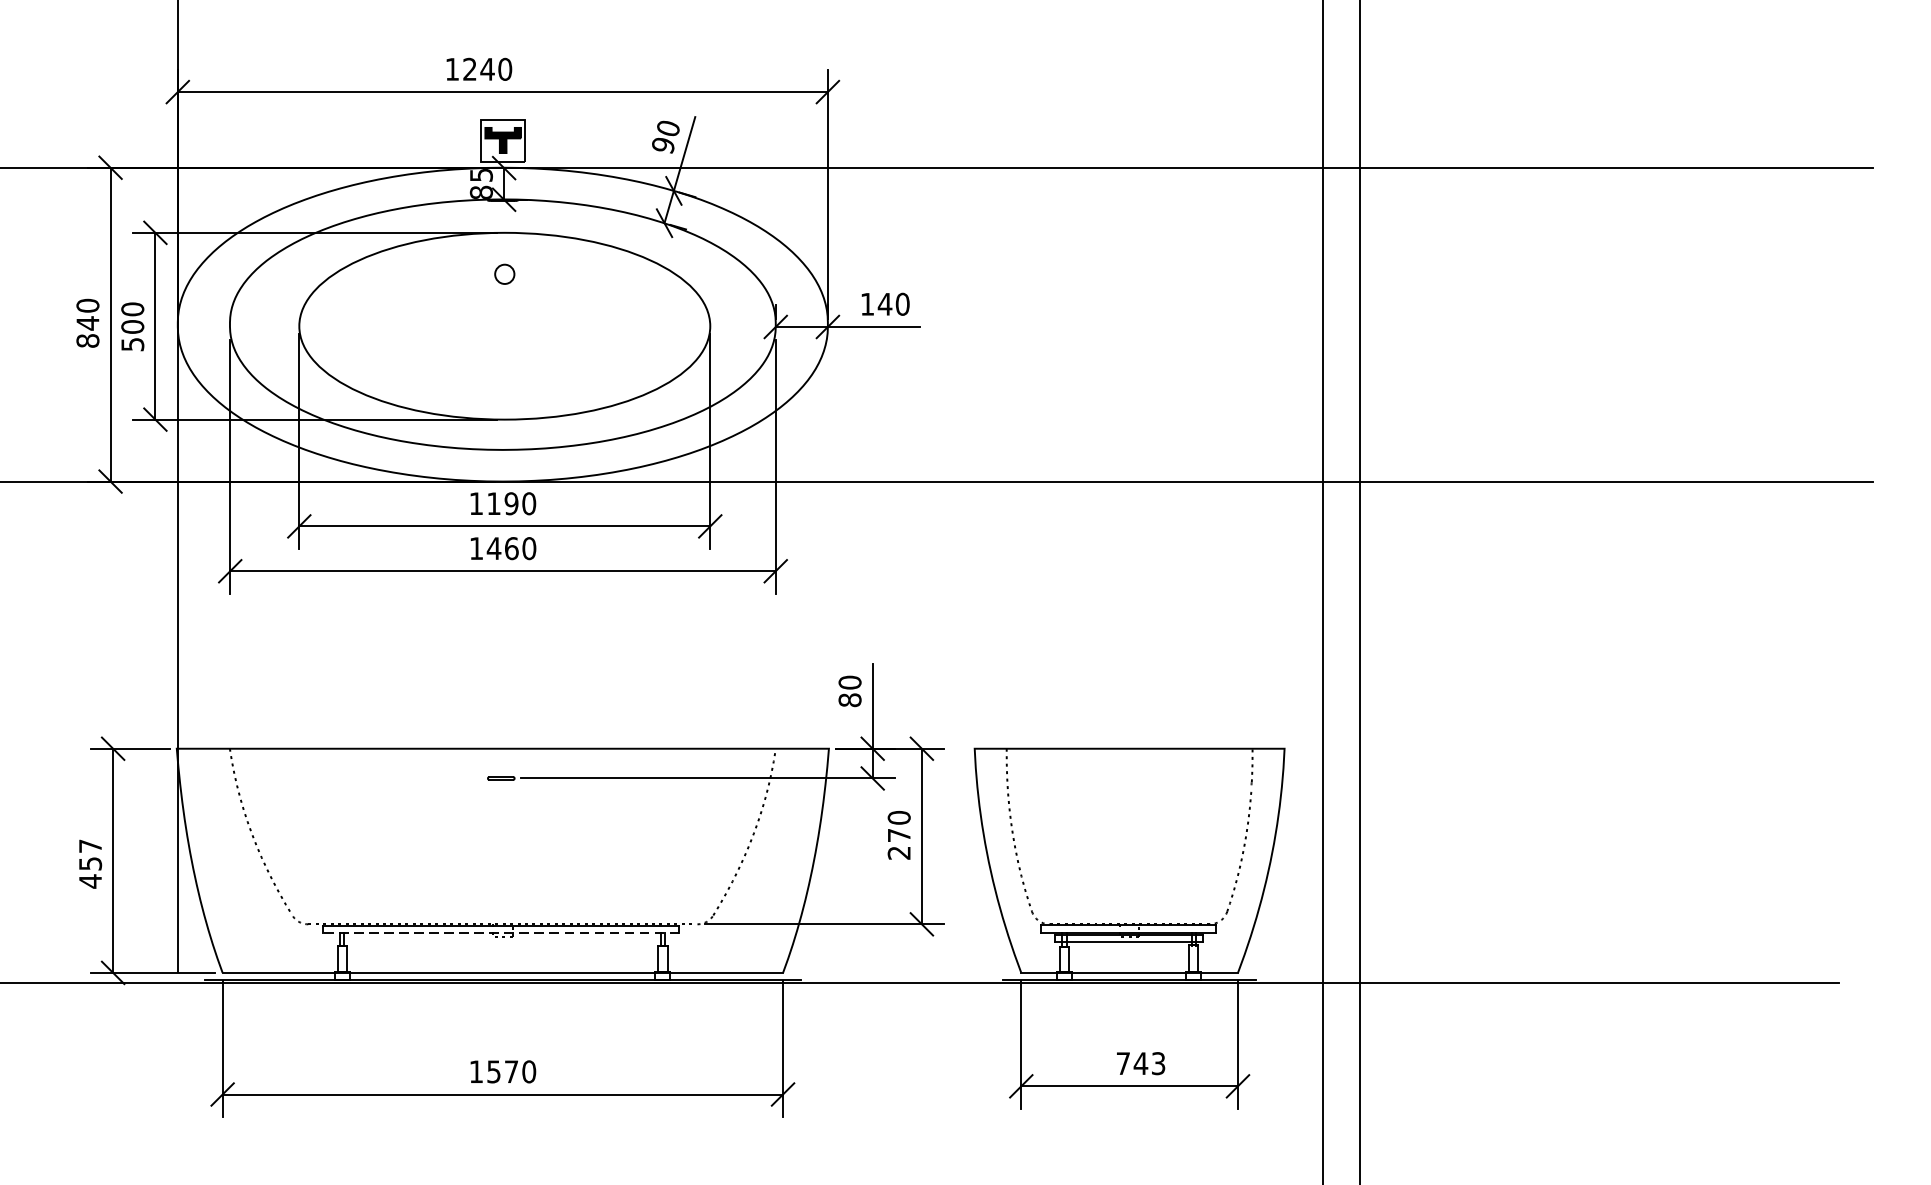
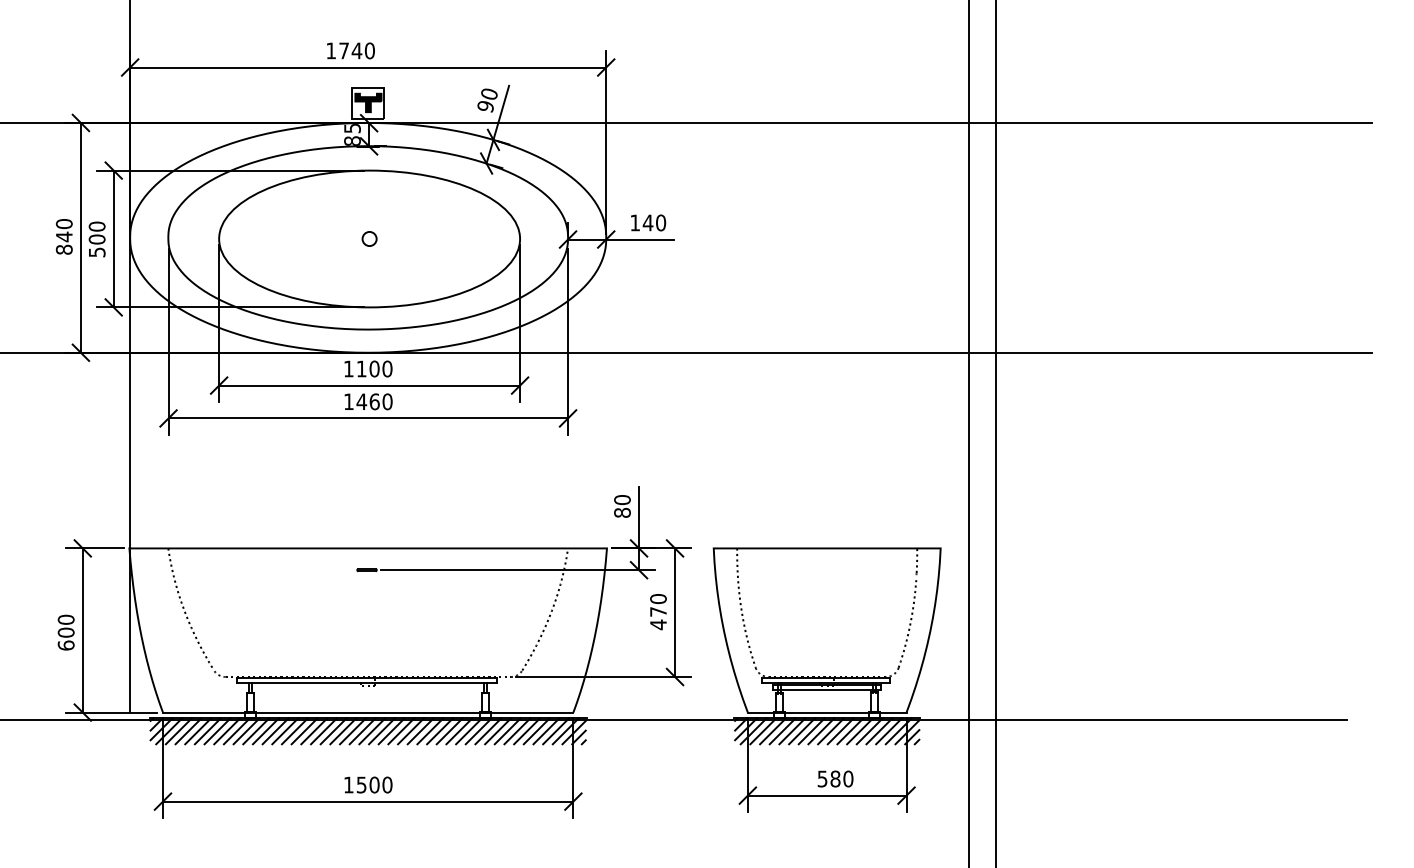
text: (469, 68) -> (343, 50), 1240 -> 1740
circle: (504, 273) -> (369, 238), moved
text: (511, 504) -> (374, 369), 1190 -> 1100
text: (899, 852) -> (658, 624), 270 -> 470
text: (89, 863) -> (65, 632), 457 -> 600
line: (500, 933) -> (366, 683), dashed -> solid
hatch: (501, 997) -> (367, 730), added
hatch: (1130, 997) -> (827, 730), added
text: (1140, 1062) -> (835, 778), 743 -> 580
text: (511, 1071) -> (374, 784), 1570 -> 1500

